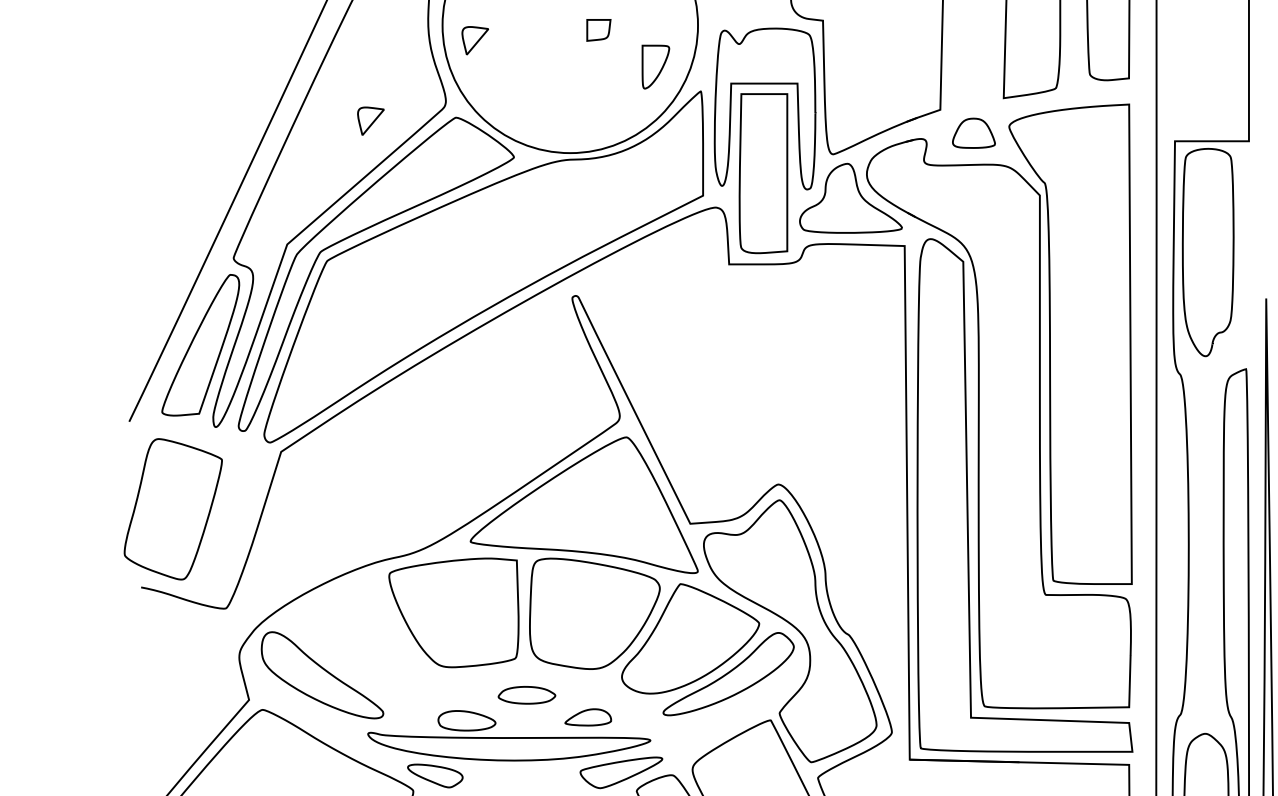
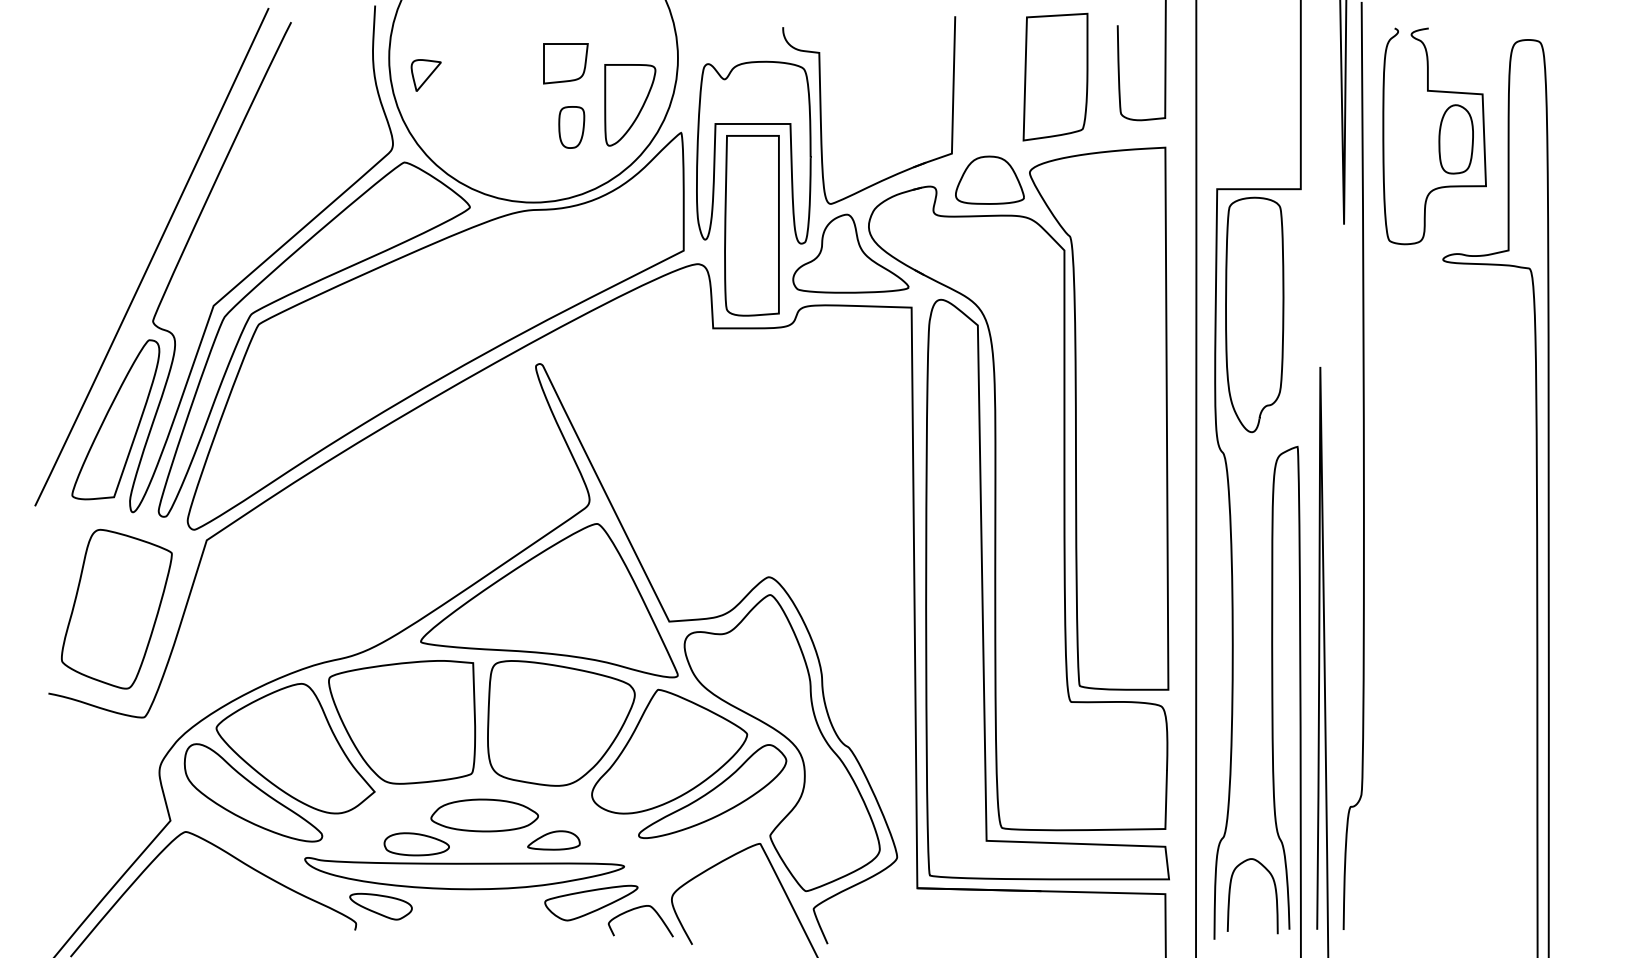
part: (598, 30) -> (565, 63), size x1.67
part: (656, 67) -> (630, 105), size x1.67
part: (603, 86) -> (571, 127), added
part: (370, 121) -> (307, 166), removed
part: (973, 132) -> (989, 179), size x1.43
part: (173, 508) -> (116, 608), moved
part: (359, 636) -> (295, 748), added
part: (526, 695) -> (484, 815), size x1.67

